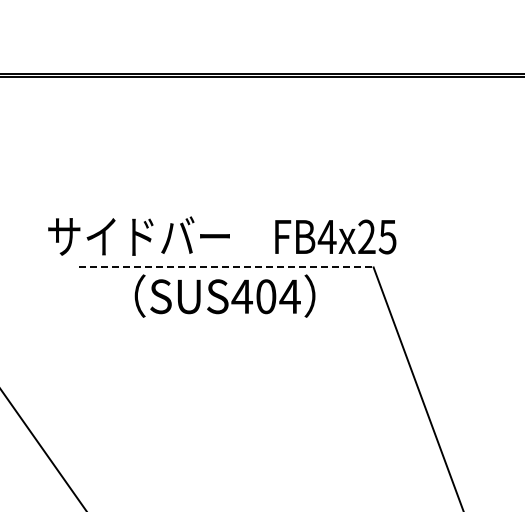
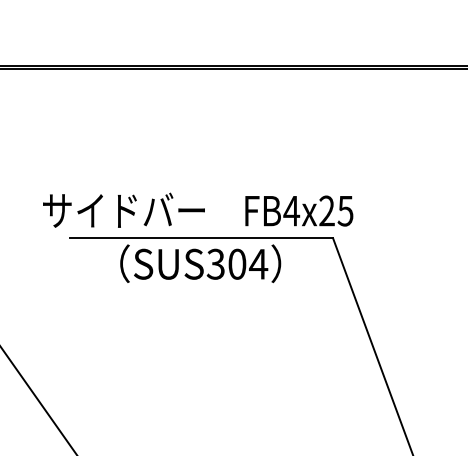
line: (226, 267) -> (201, 238), dashed -> solid
text: (241, 296) -> (215, 264), SUS404 -> SUS304

